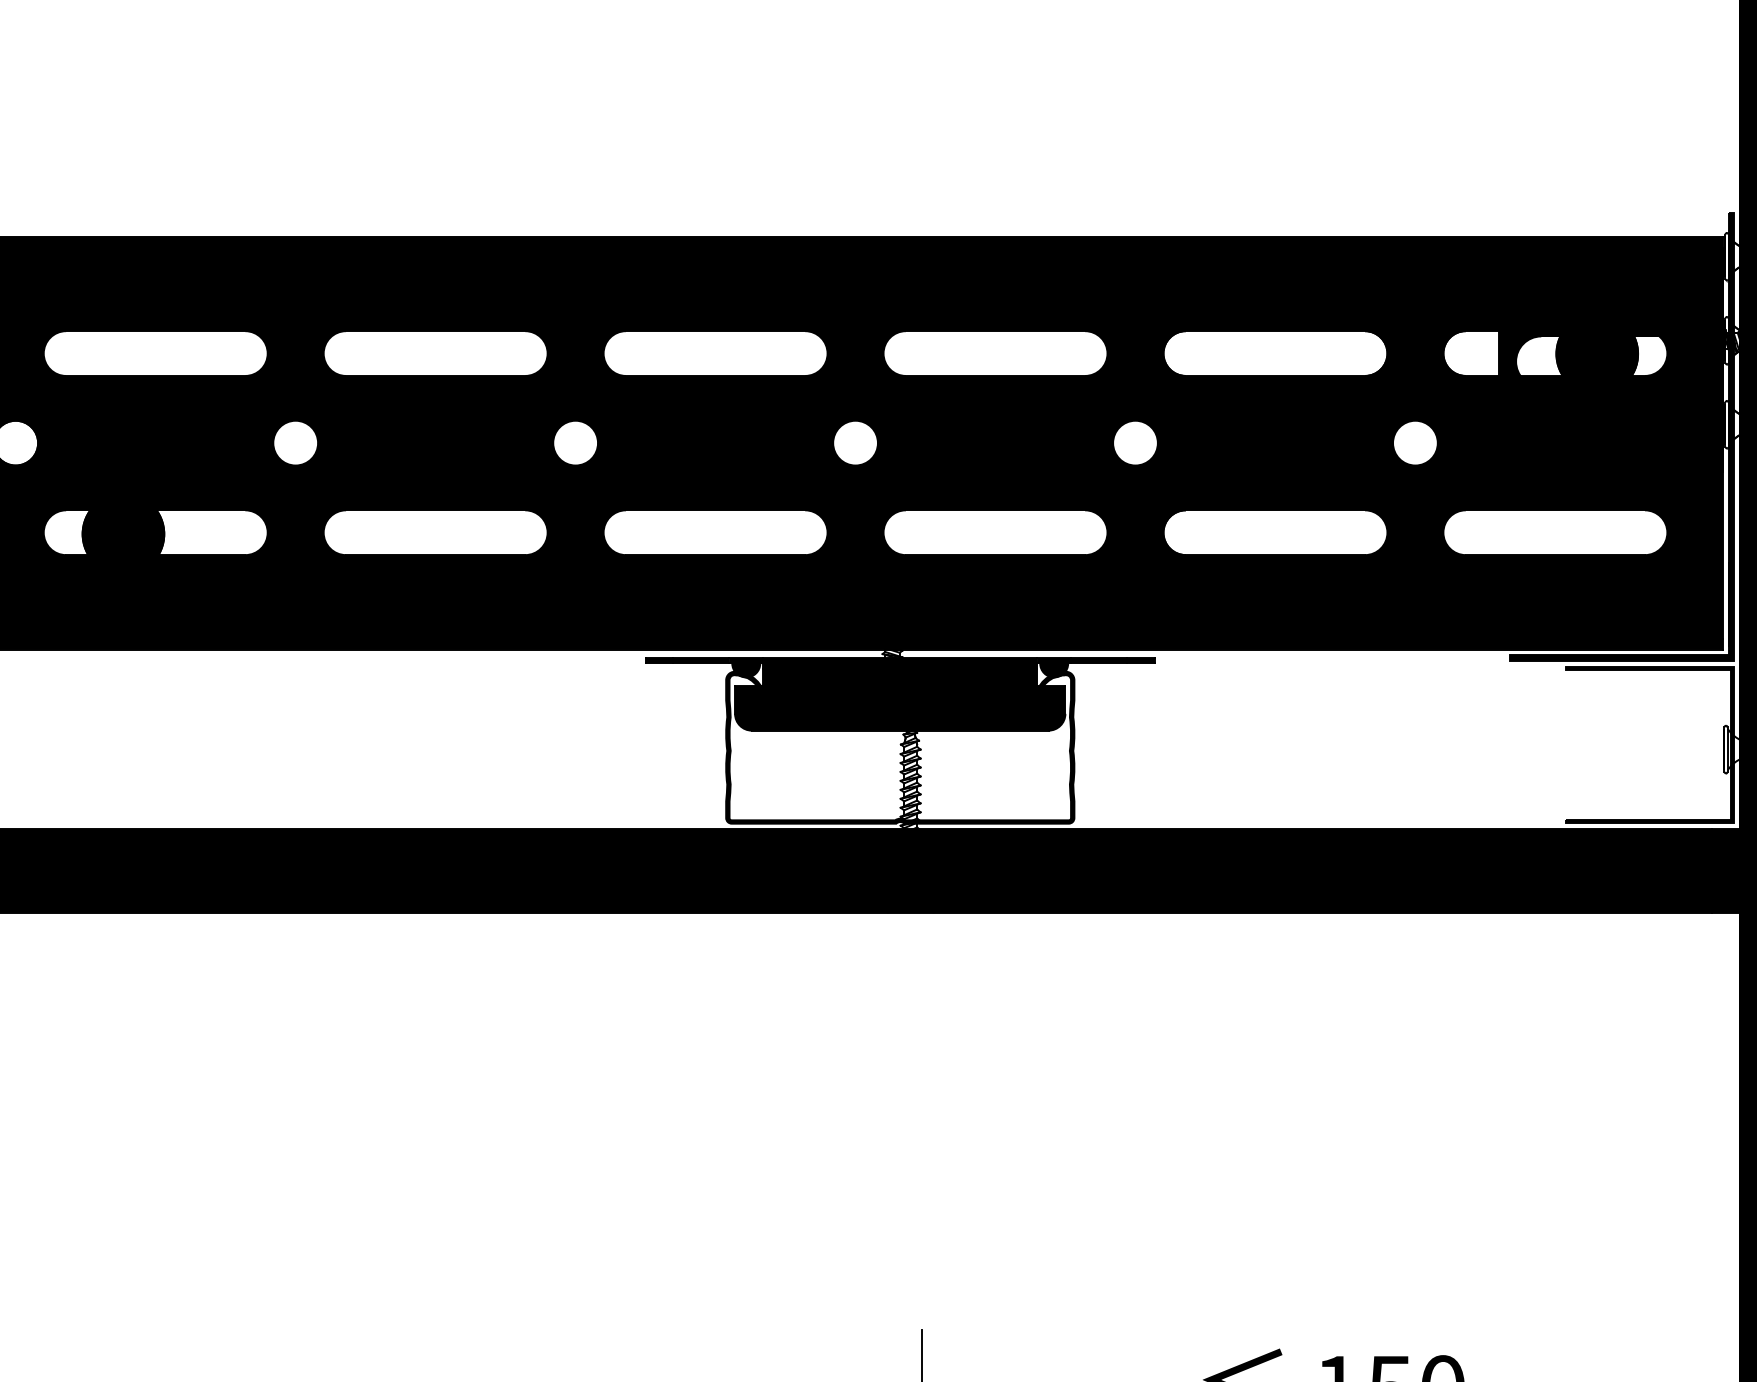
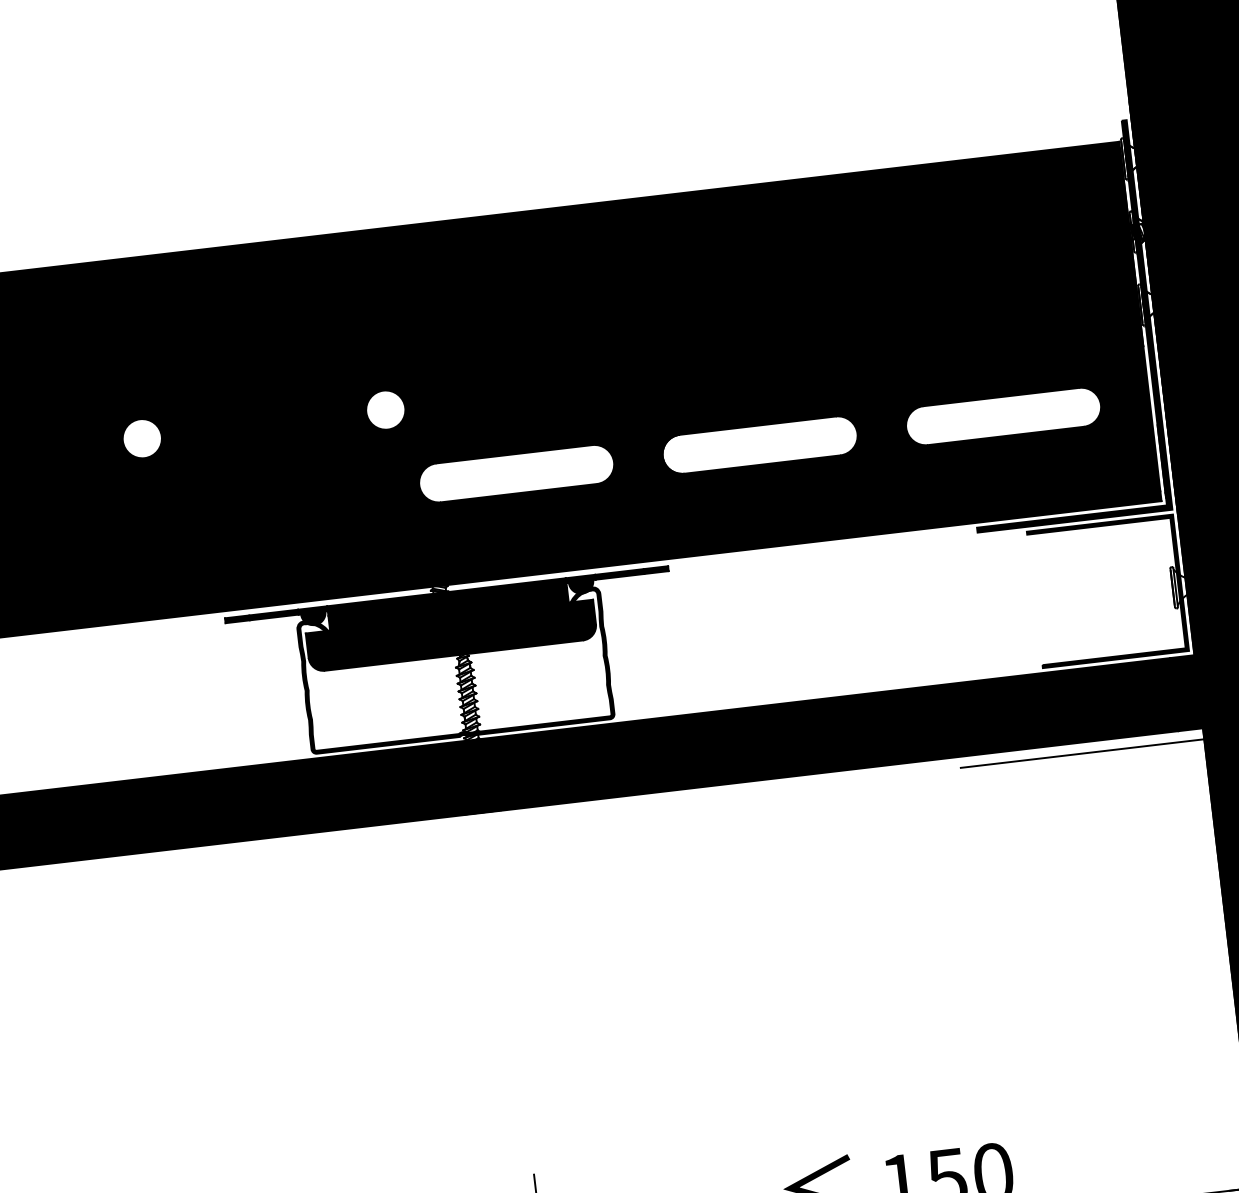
line: (1600, 925) -> (1082, 753), added

